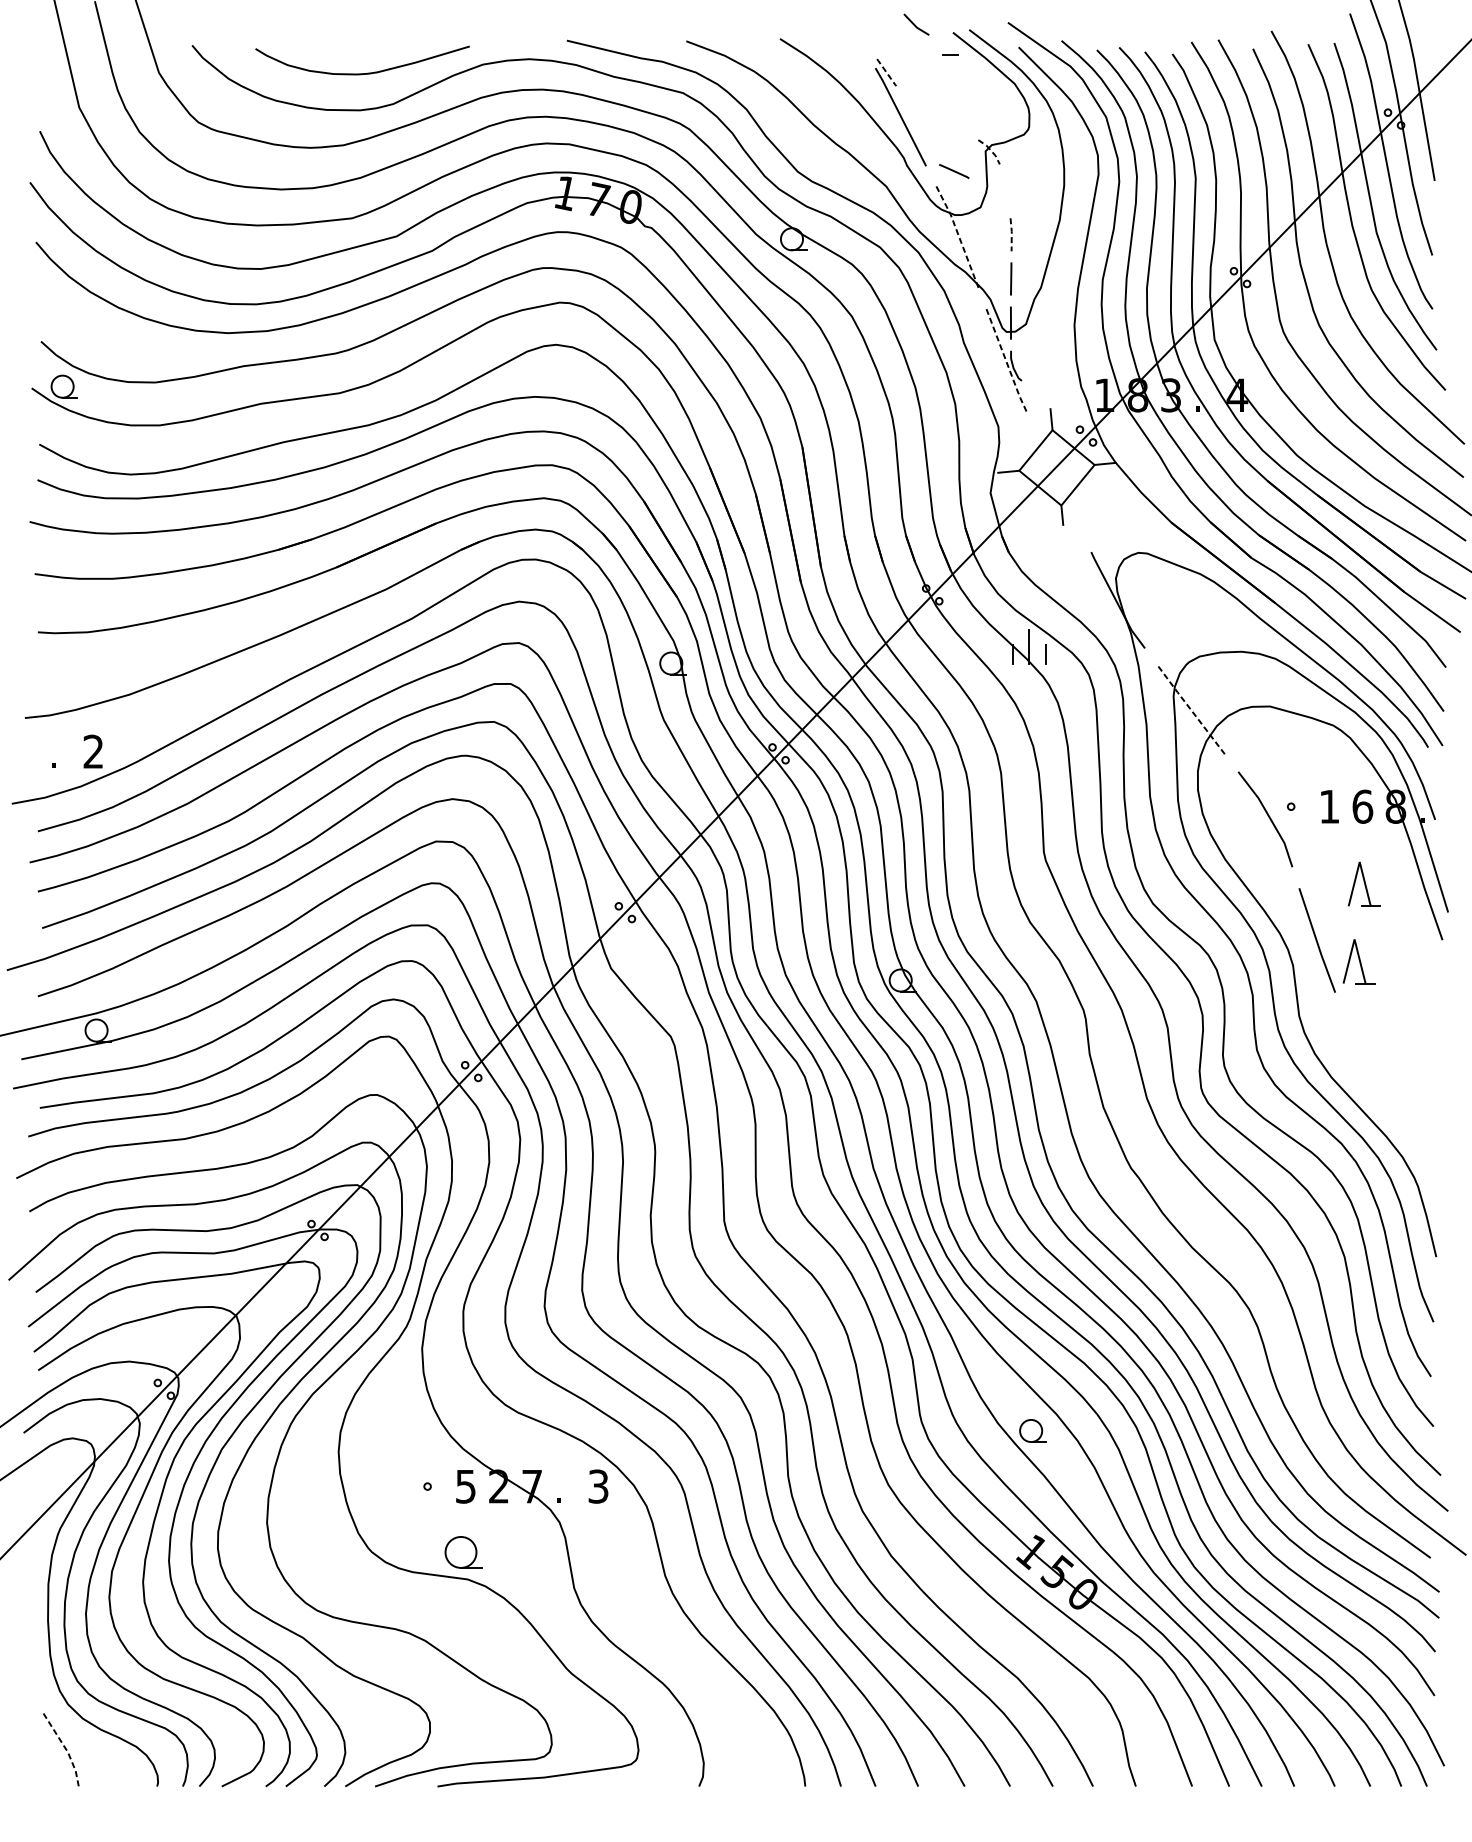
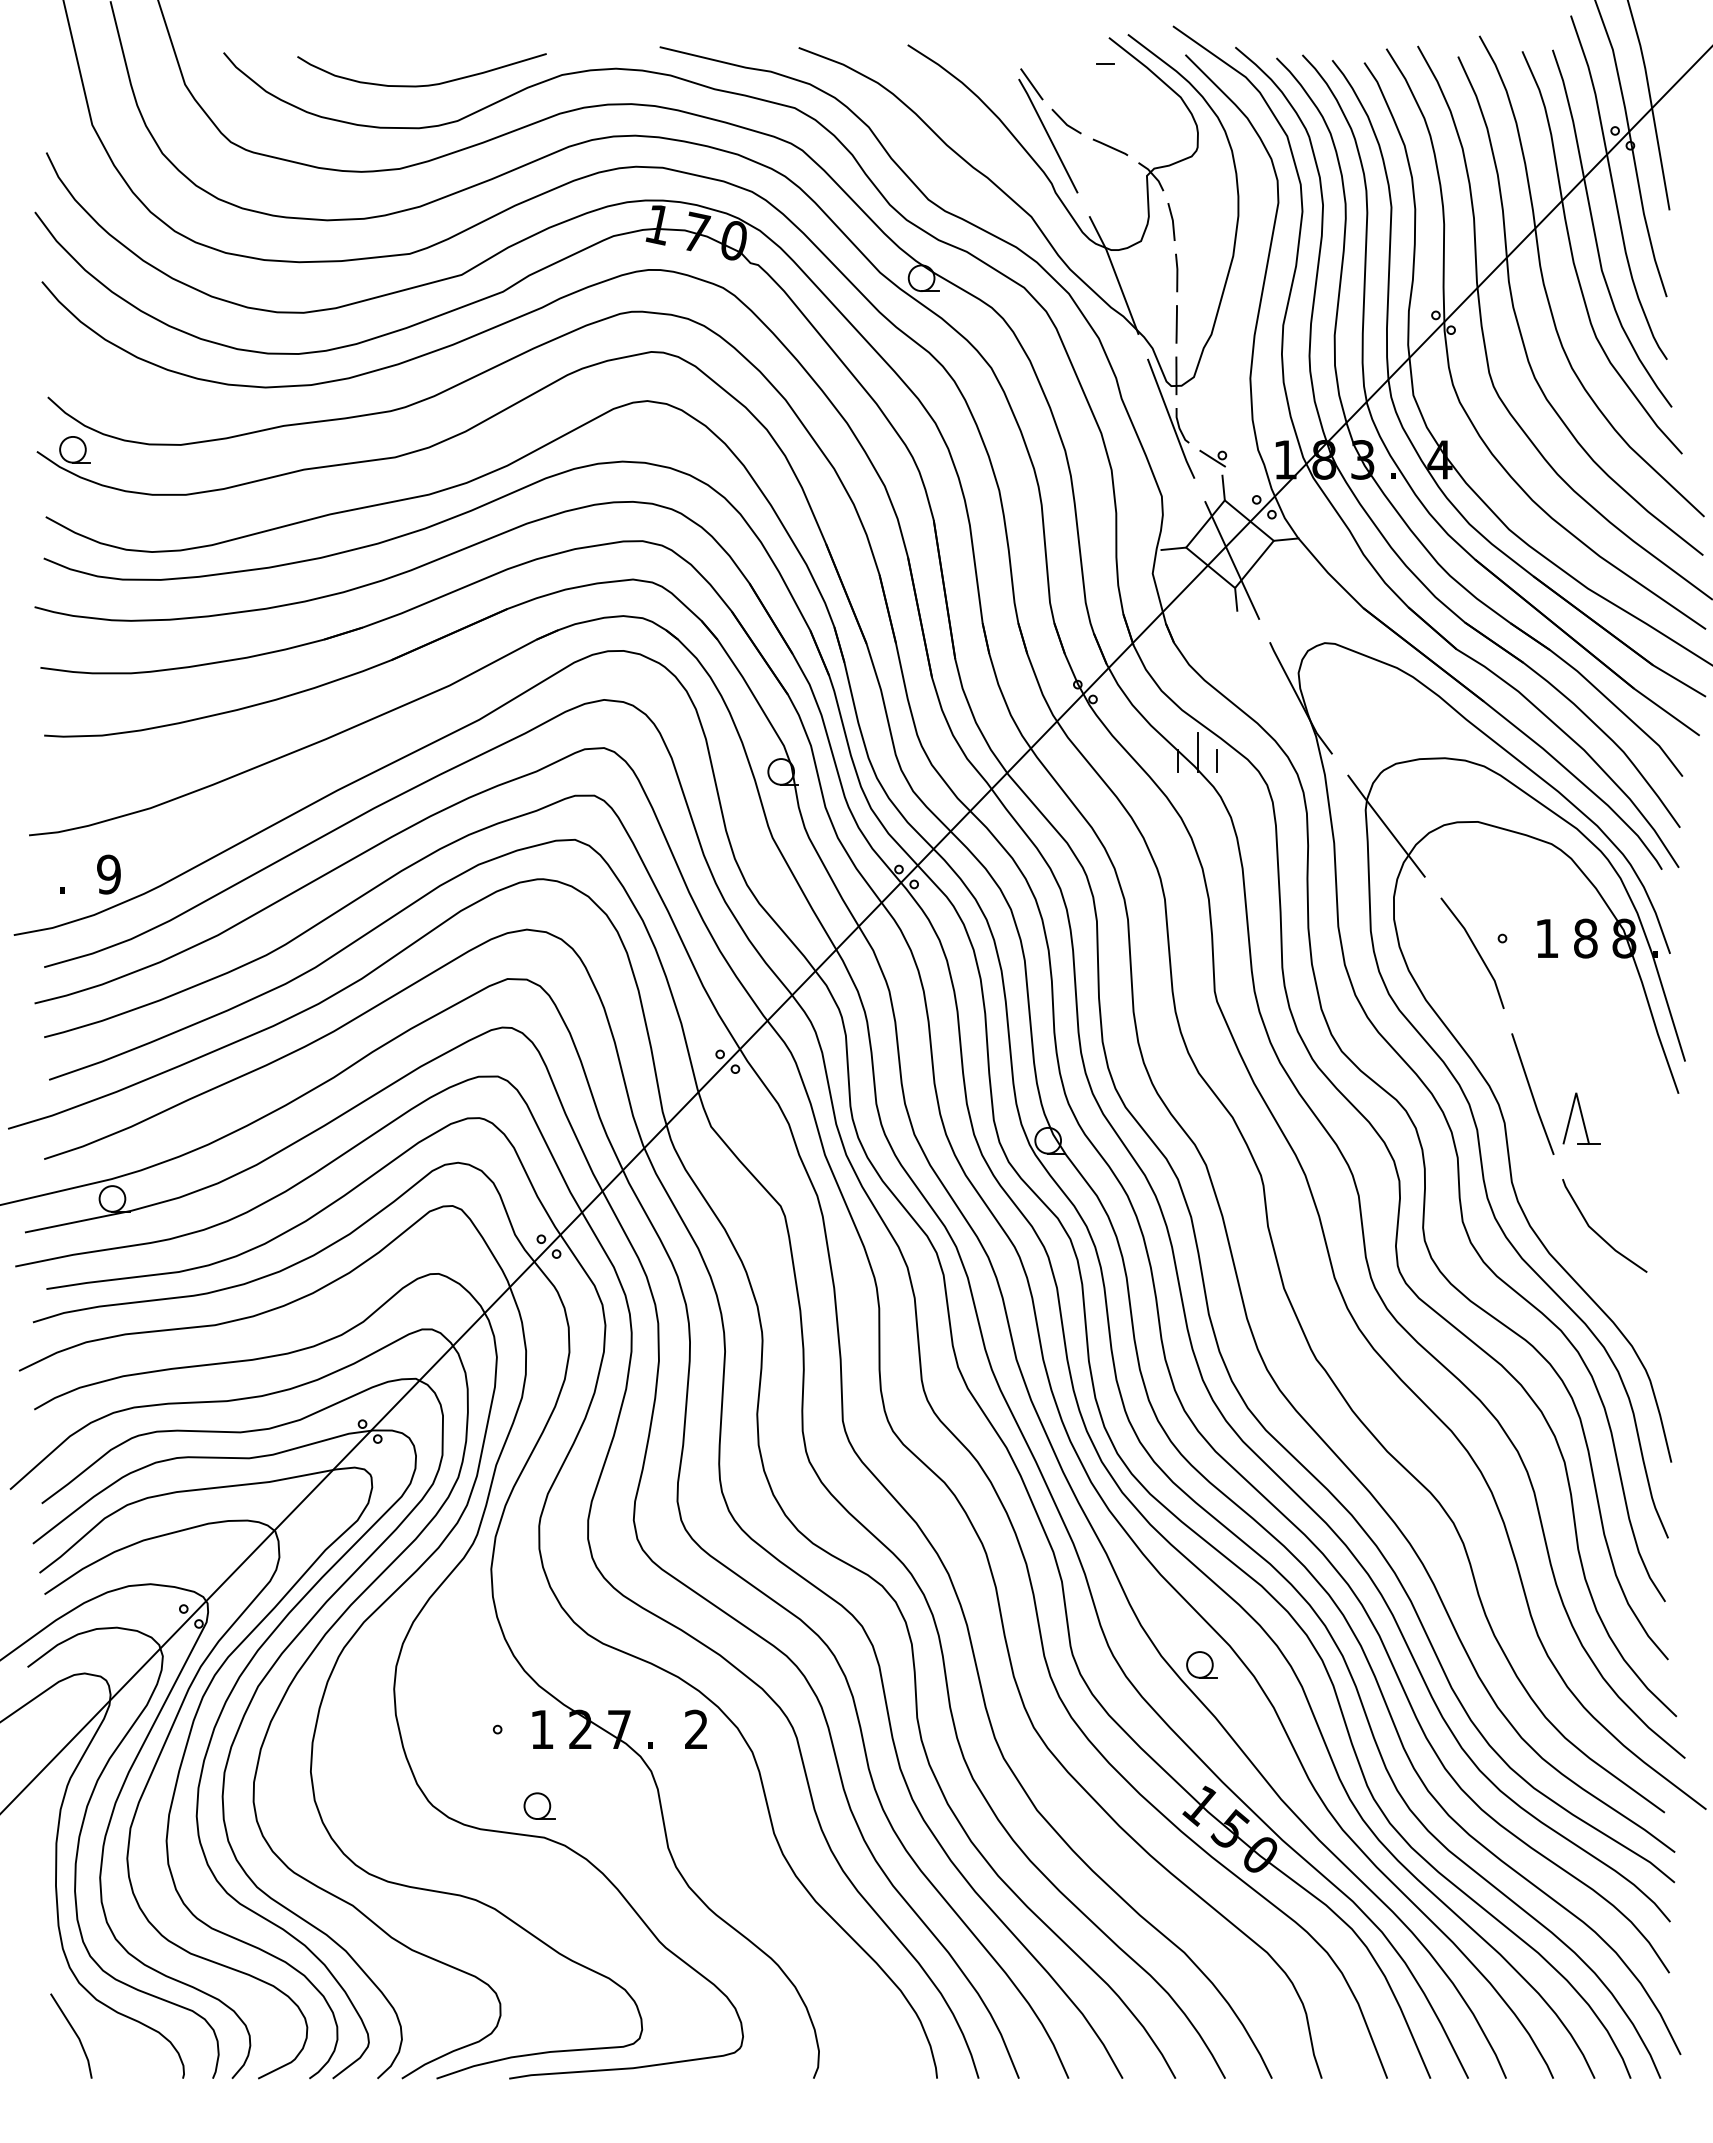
line: (915, 24) -> (1065, 121), moved
line: (886, 72) -> (1031, 84), dashed -> solid
line: (991, 150) -> (1153, 175), dashed -> solid
line: (954, 171) -> (1110, 147), moved
line: (1006, 189) -> (1171, 220), added
line: (958, 235) -> (1115, 273), dashed -> solid
line: (1011, 235) -> (1177, 273), dashed -> solid
line: (1005, 360) -> (1170, 419), dashed -> solid
part: (1042, 394) -> (1213, 458), added
line: (1059, 481) -> (1232, 560), added
line: (1191, 709) -> (1386, 825), dashed -> solid
text: (93, 751) -> (108, 874), 2 -> 9
text: (1362, 806) -> (1585, 938), 6 -> 8
part: (1364, 884) -> (1587, 1028), removed
line: (1372, 1059) -> (1597, 1232), added
text: (465, 1486) -> (541, 1729), 5 -> 1
text: (598, 1486) -> (696, 1729), 3 -> 2
part: (463, 1551) -> (539, 1805), size x0.71
line: (66, 1749) -> (77, 2035), dashed -> solid

